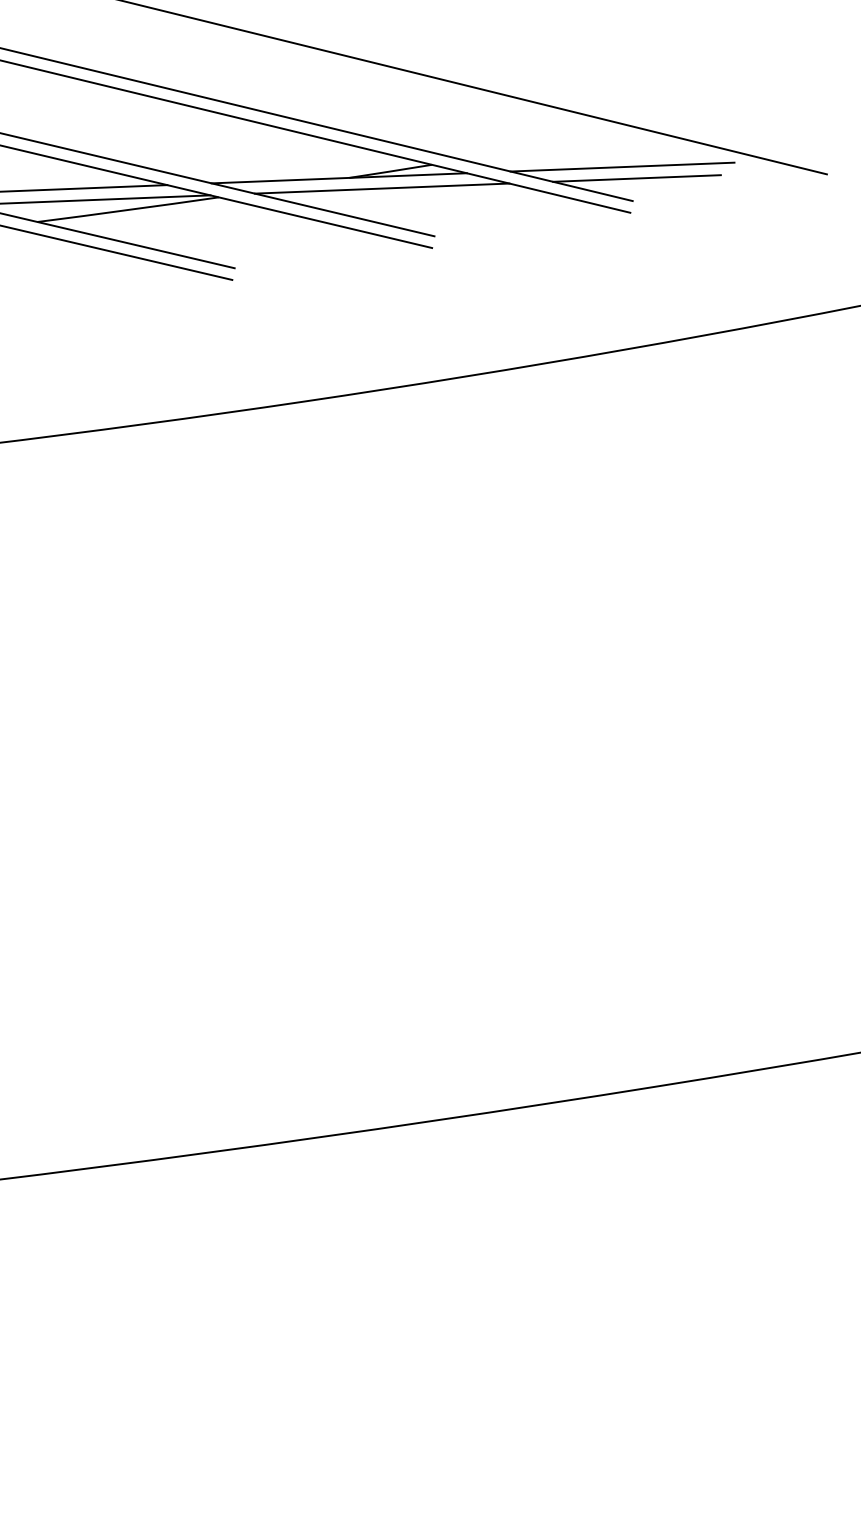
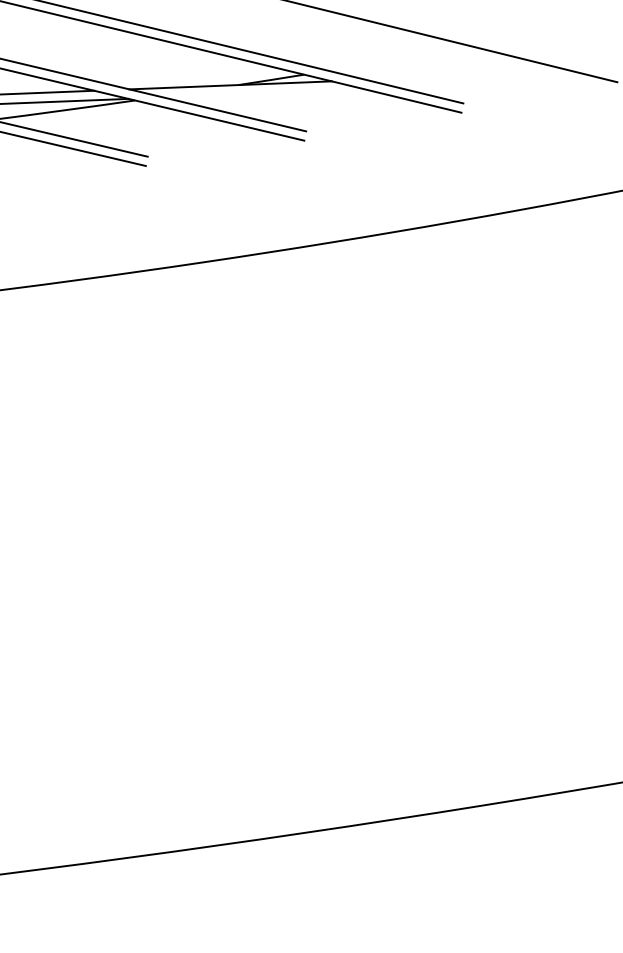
line: (622, 166) -> (455, 76), removed
line: (636, 178) -> (466, 85), removed
line: (381, 188) -> (264, 93), removed

